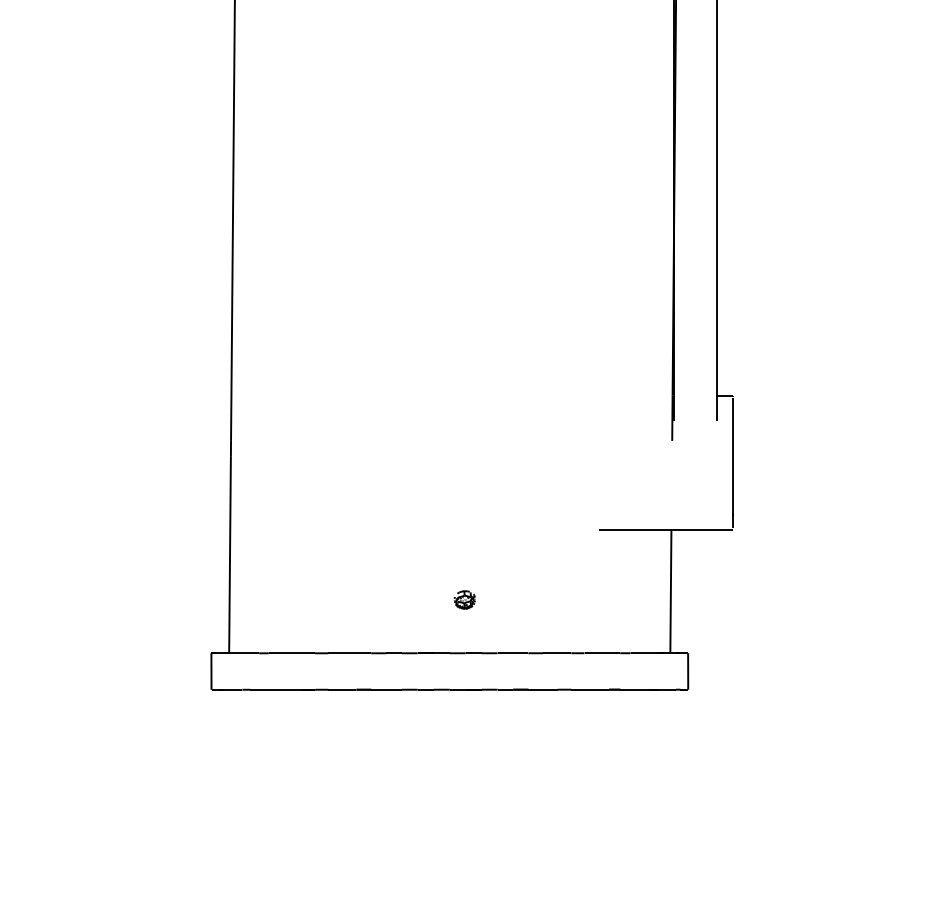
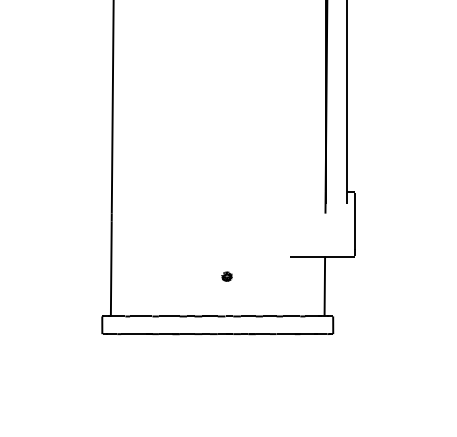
part: (463, 599) -> (226, 276), moved

